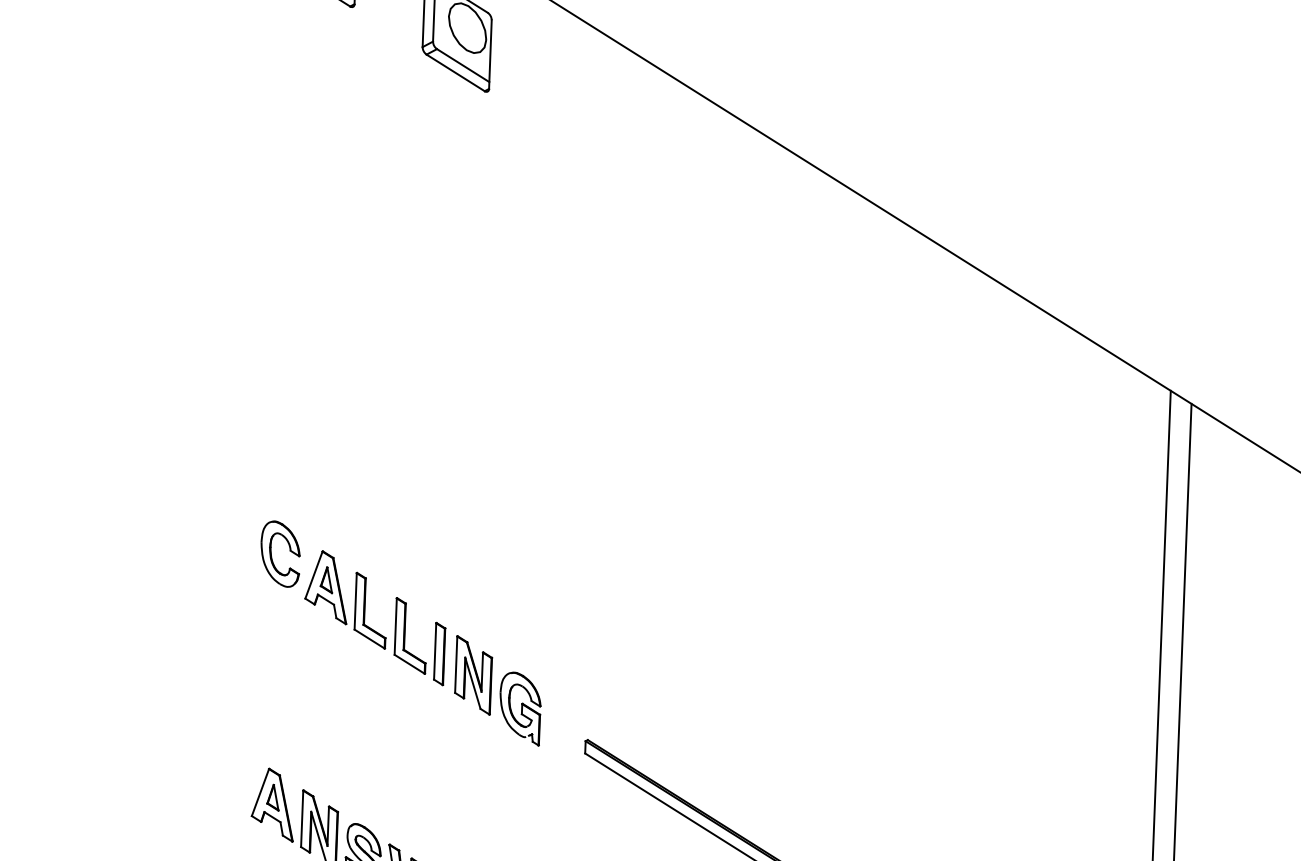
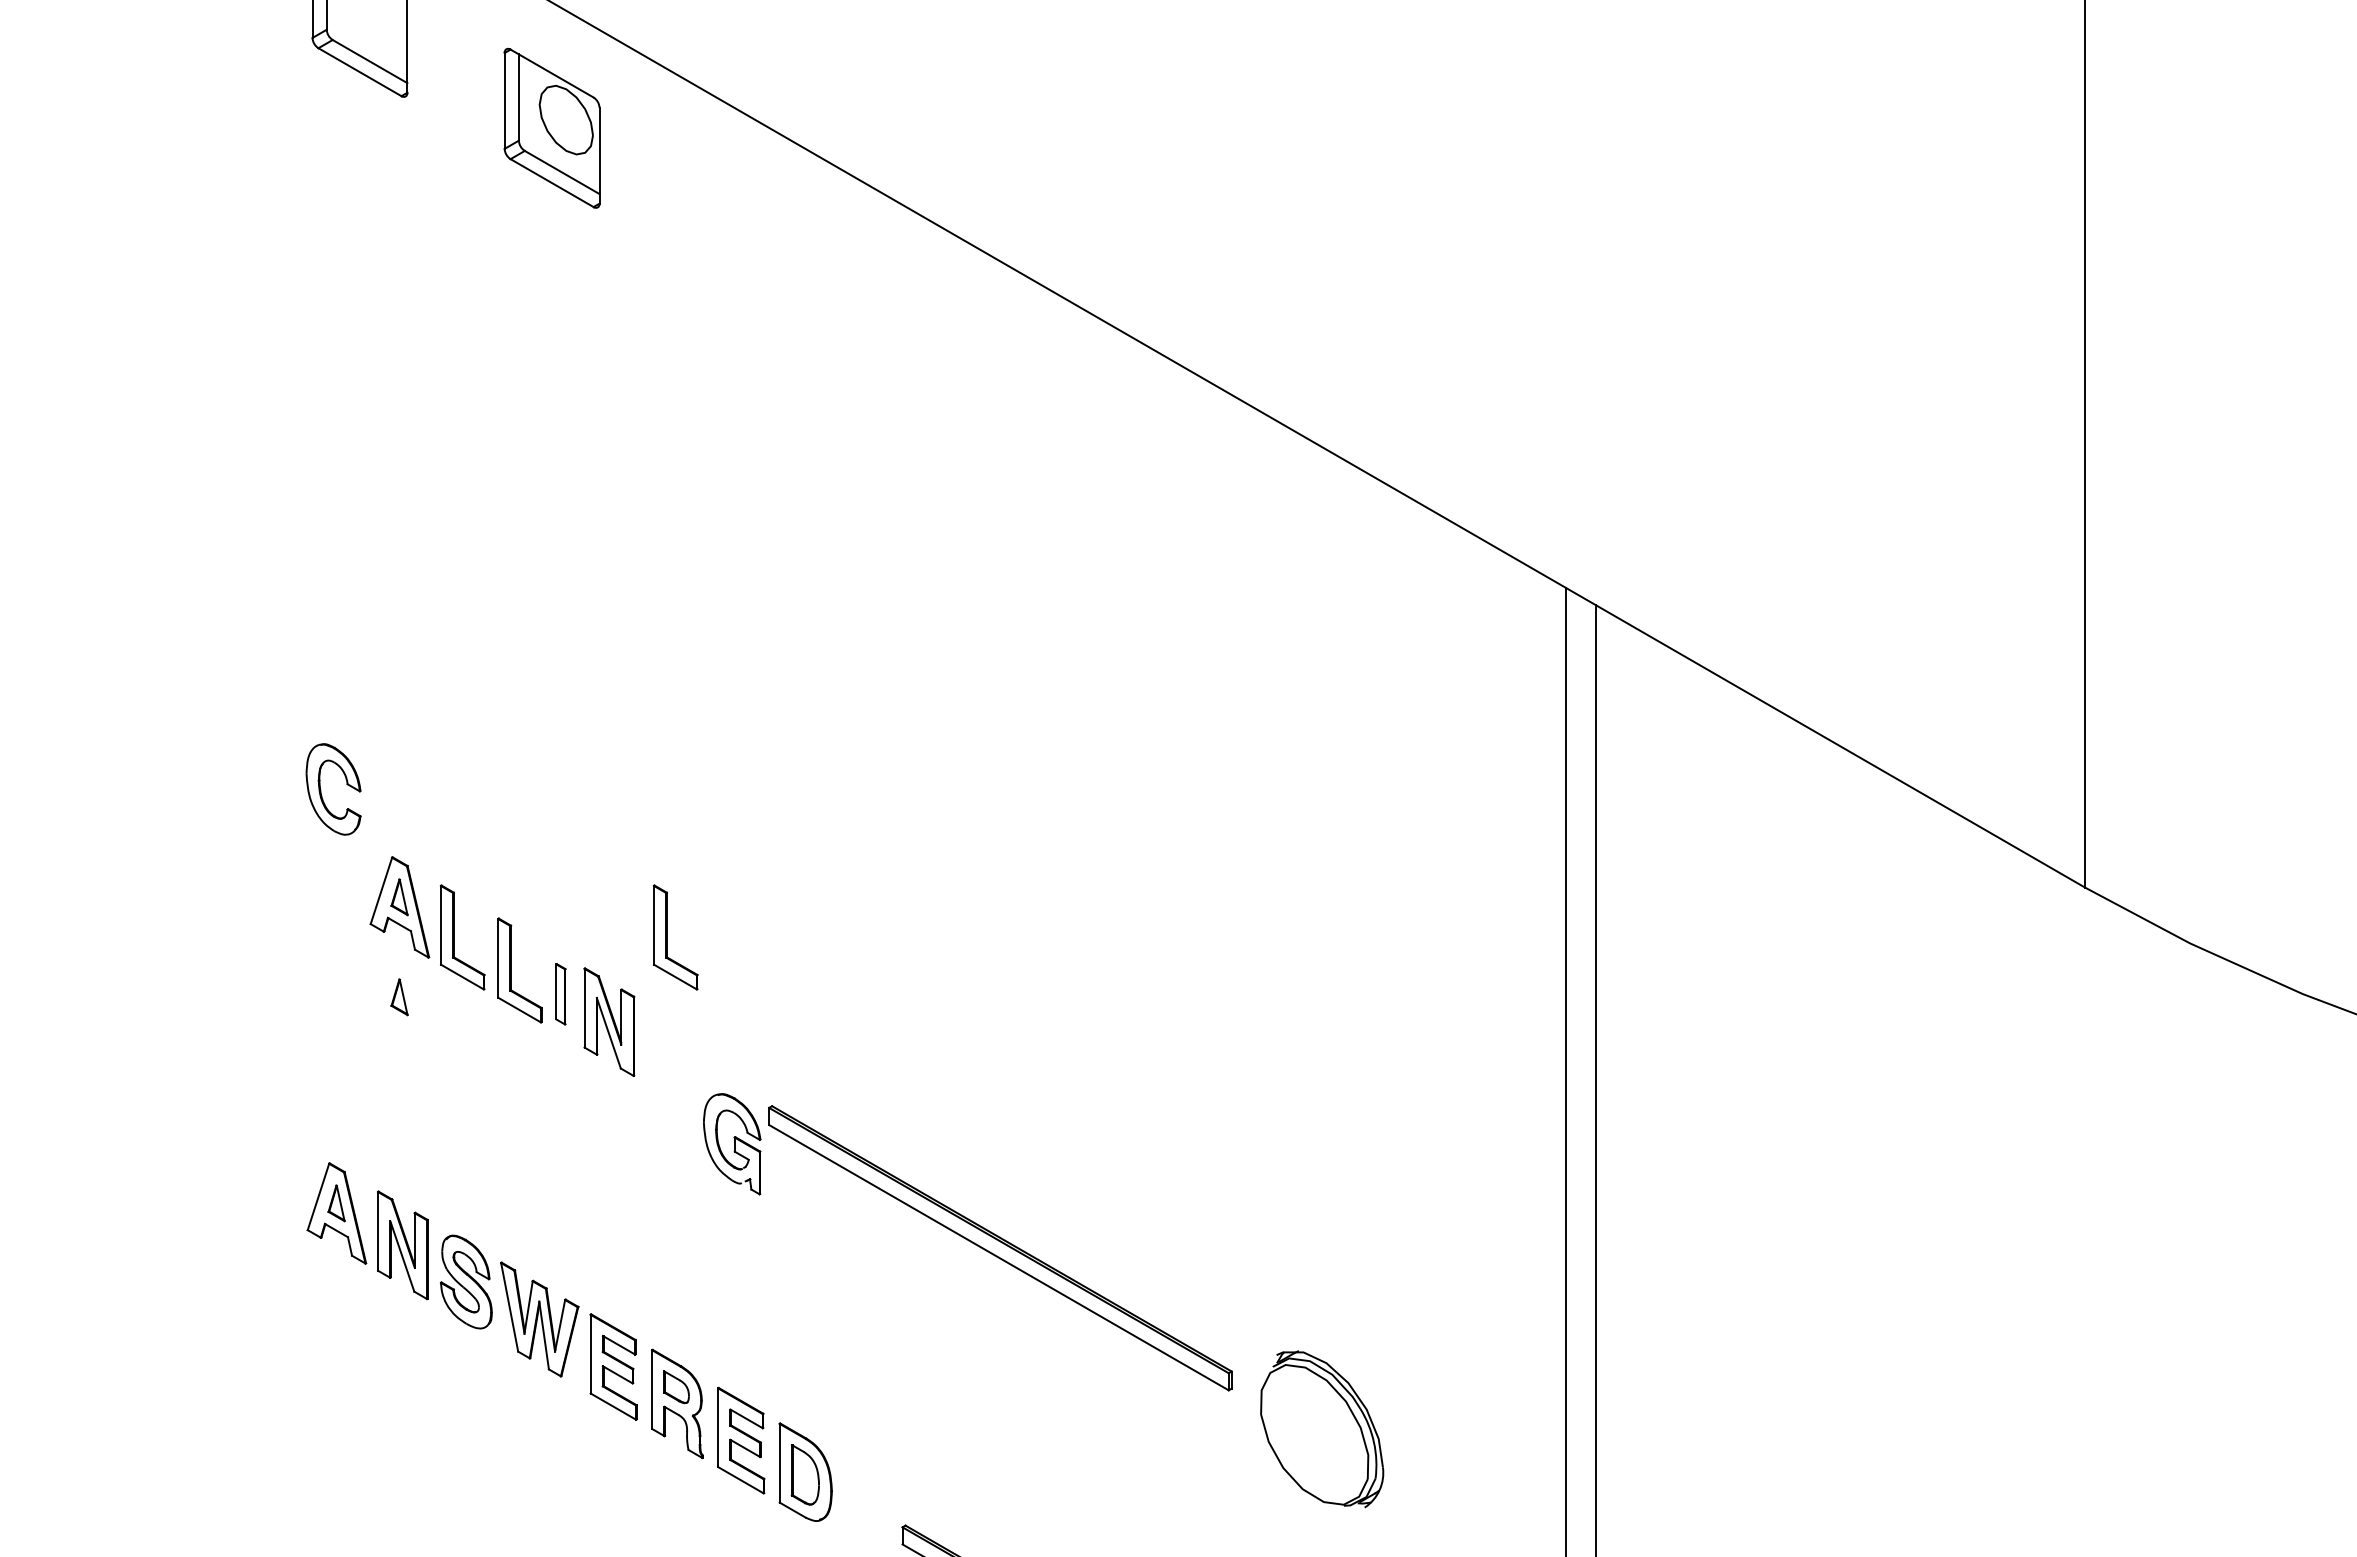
part: (271, 553) -> (321, 789), moved
part: (517, 616) -> (667, 937), added
part: (323, 651) -> (399, 997), added
part: (439, 654) -> (560, 994), size x0.7
part: (520, 709) -> (732, 1144), moved

